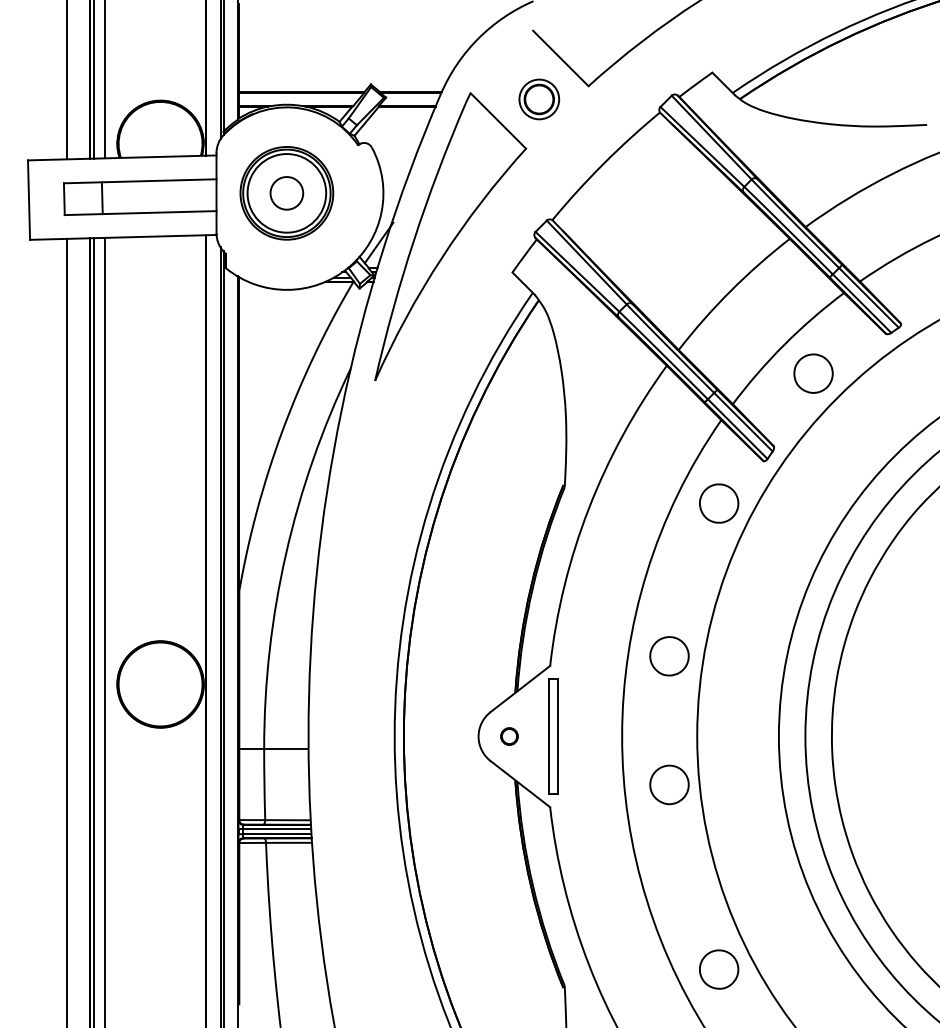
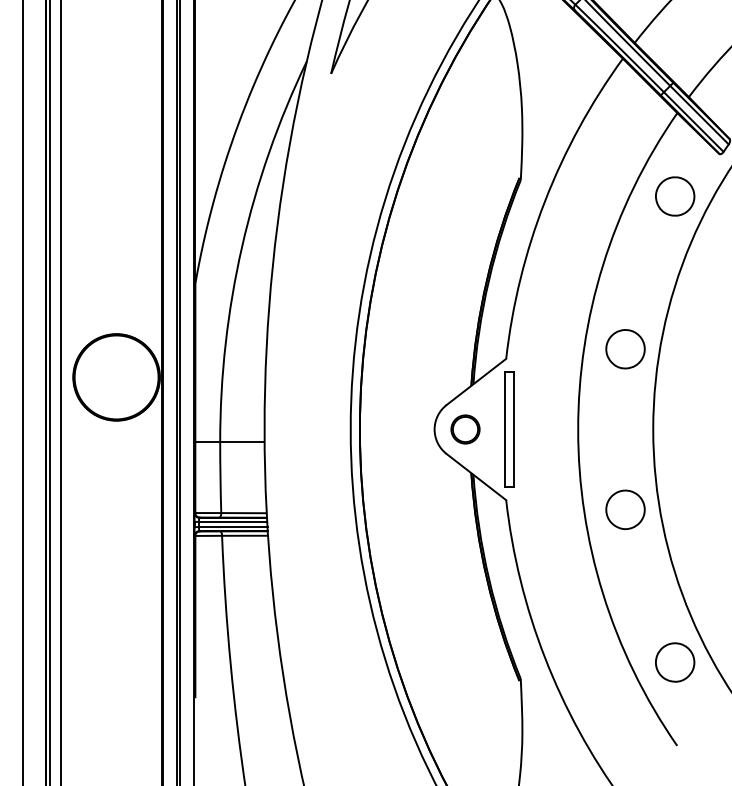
circle: (509, 736) -> (465, 429), size x1.67
part: (669, 784) -> (625, 509), moved

